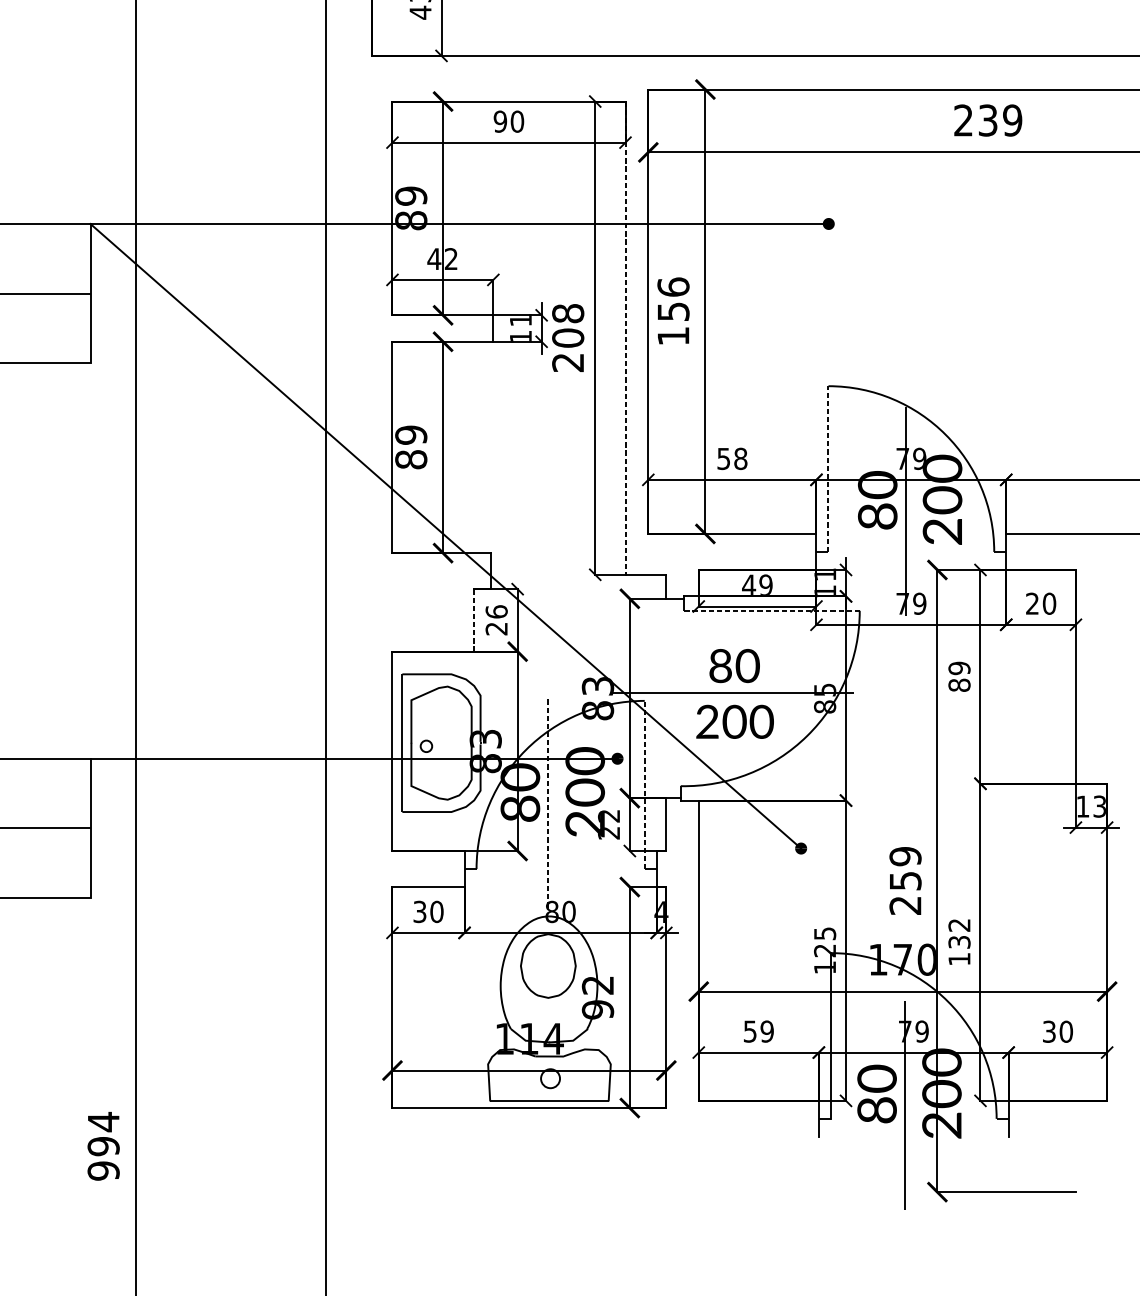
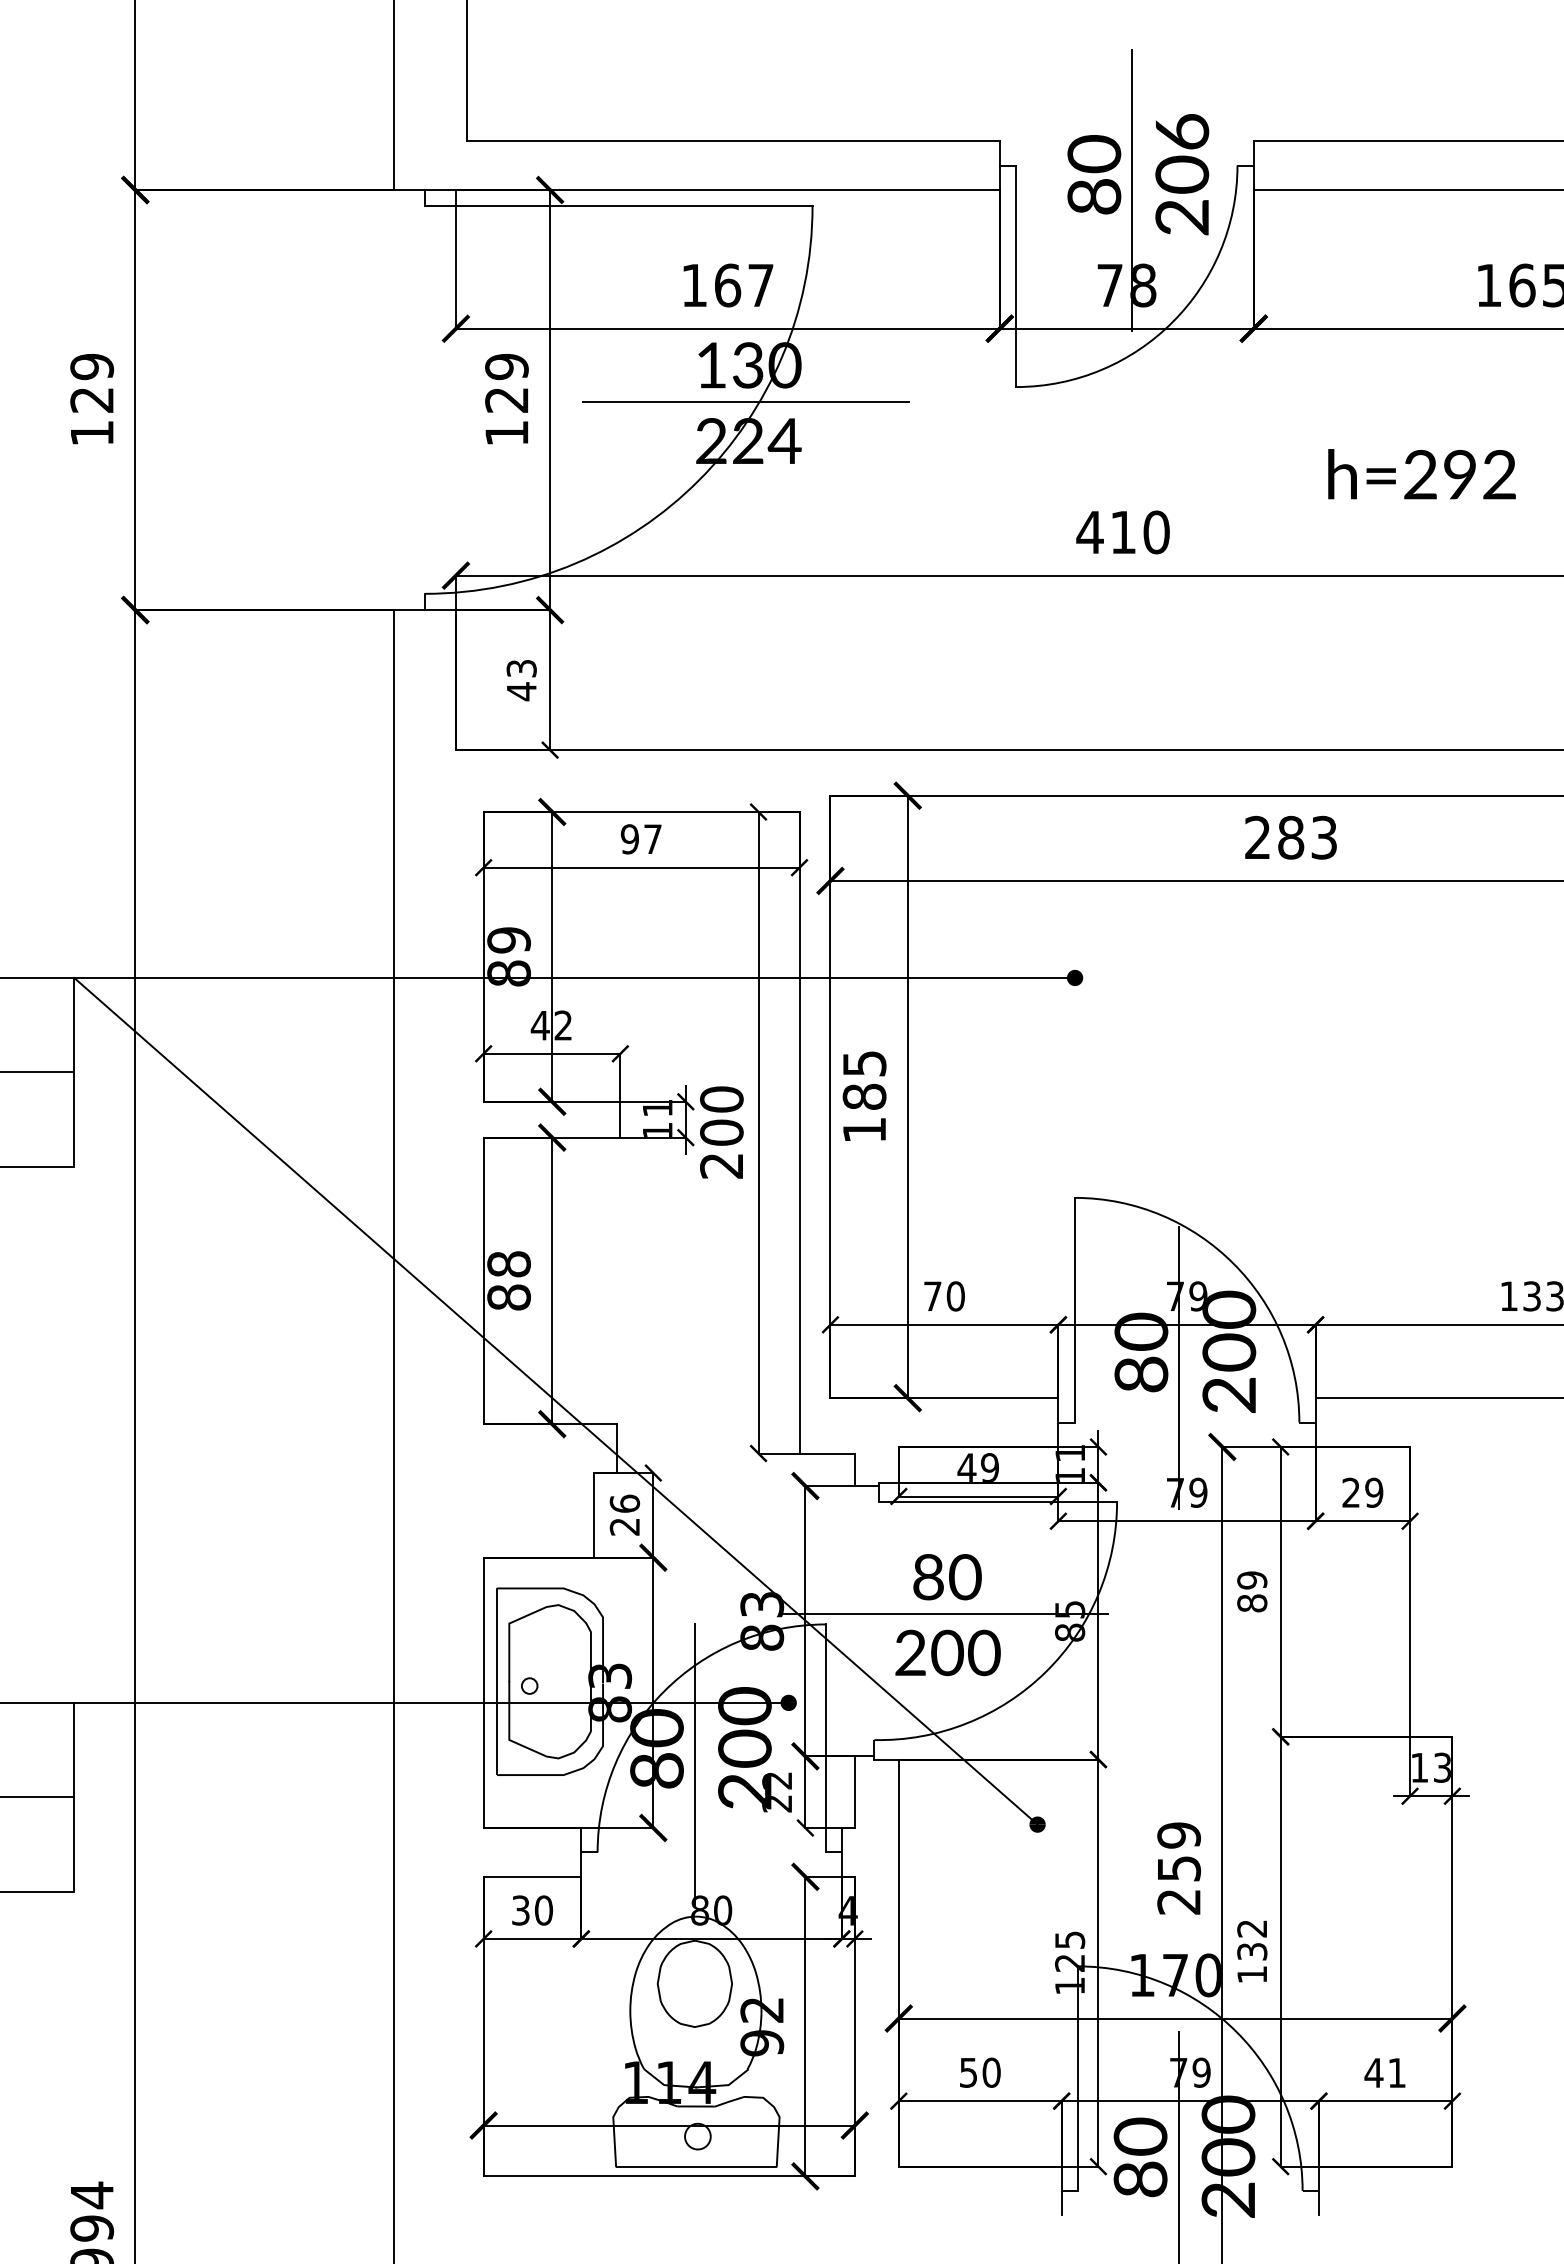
text: (1000, 120) -> (1307, 837), 239 -> 283
text: (517, 121) -> (653, 839), 90 -> 97
text: (673, 298) -> (864, 1079), 156 -> 185
text: (567, 313) -> (721, 1099), 208 -> 200
line: (625, 337) -> (799, 1132), dashed -> solid
text: (410, 435) -> (508, 1264), 89 -> 88
text: (732, 458) -> (944, 1296), 58 -> 70
line: (828, 468) -> (1074, 1309), dashed -> solid
text: (1049, 603) -> (1374, 1492), 20 -> 29
line: (772, 610) -> (998, 1502), dashed -> solid
line: (474, 619) -> (594, 1514), dashed -> solid
line: (644, 785) -> (825, 1738), dashed -> solid
line: (548, 804) -> (695, 1764), dashed -> solid
text: (767, 1031) -> (991, 2072), 59 -> 50
text: (1057, 1031) -> (1385, 2072), 30 -> 41

